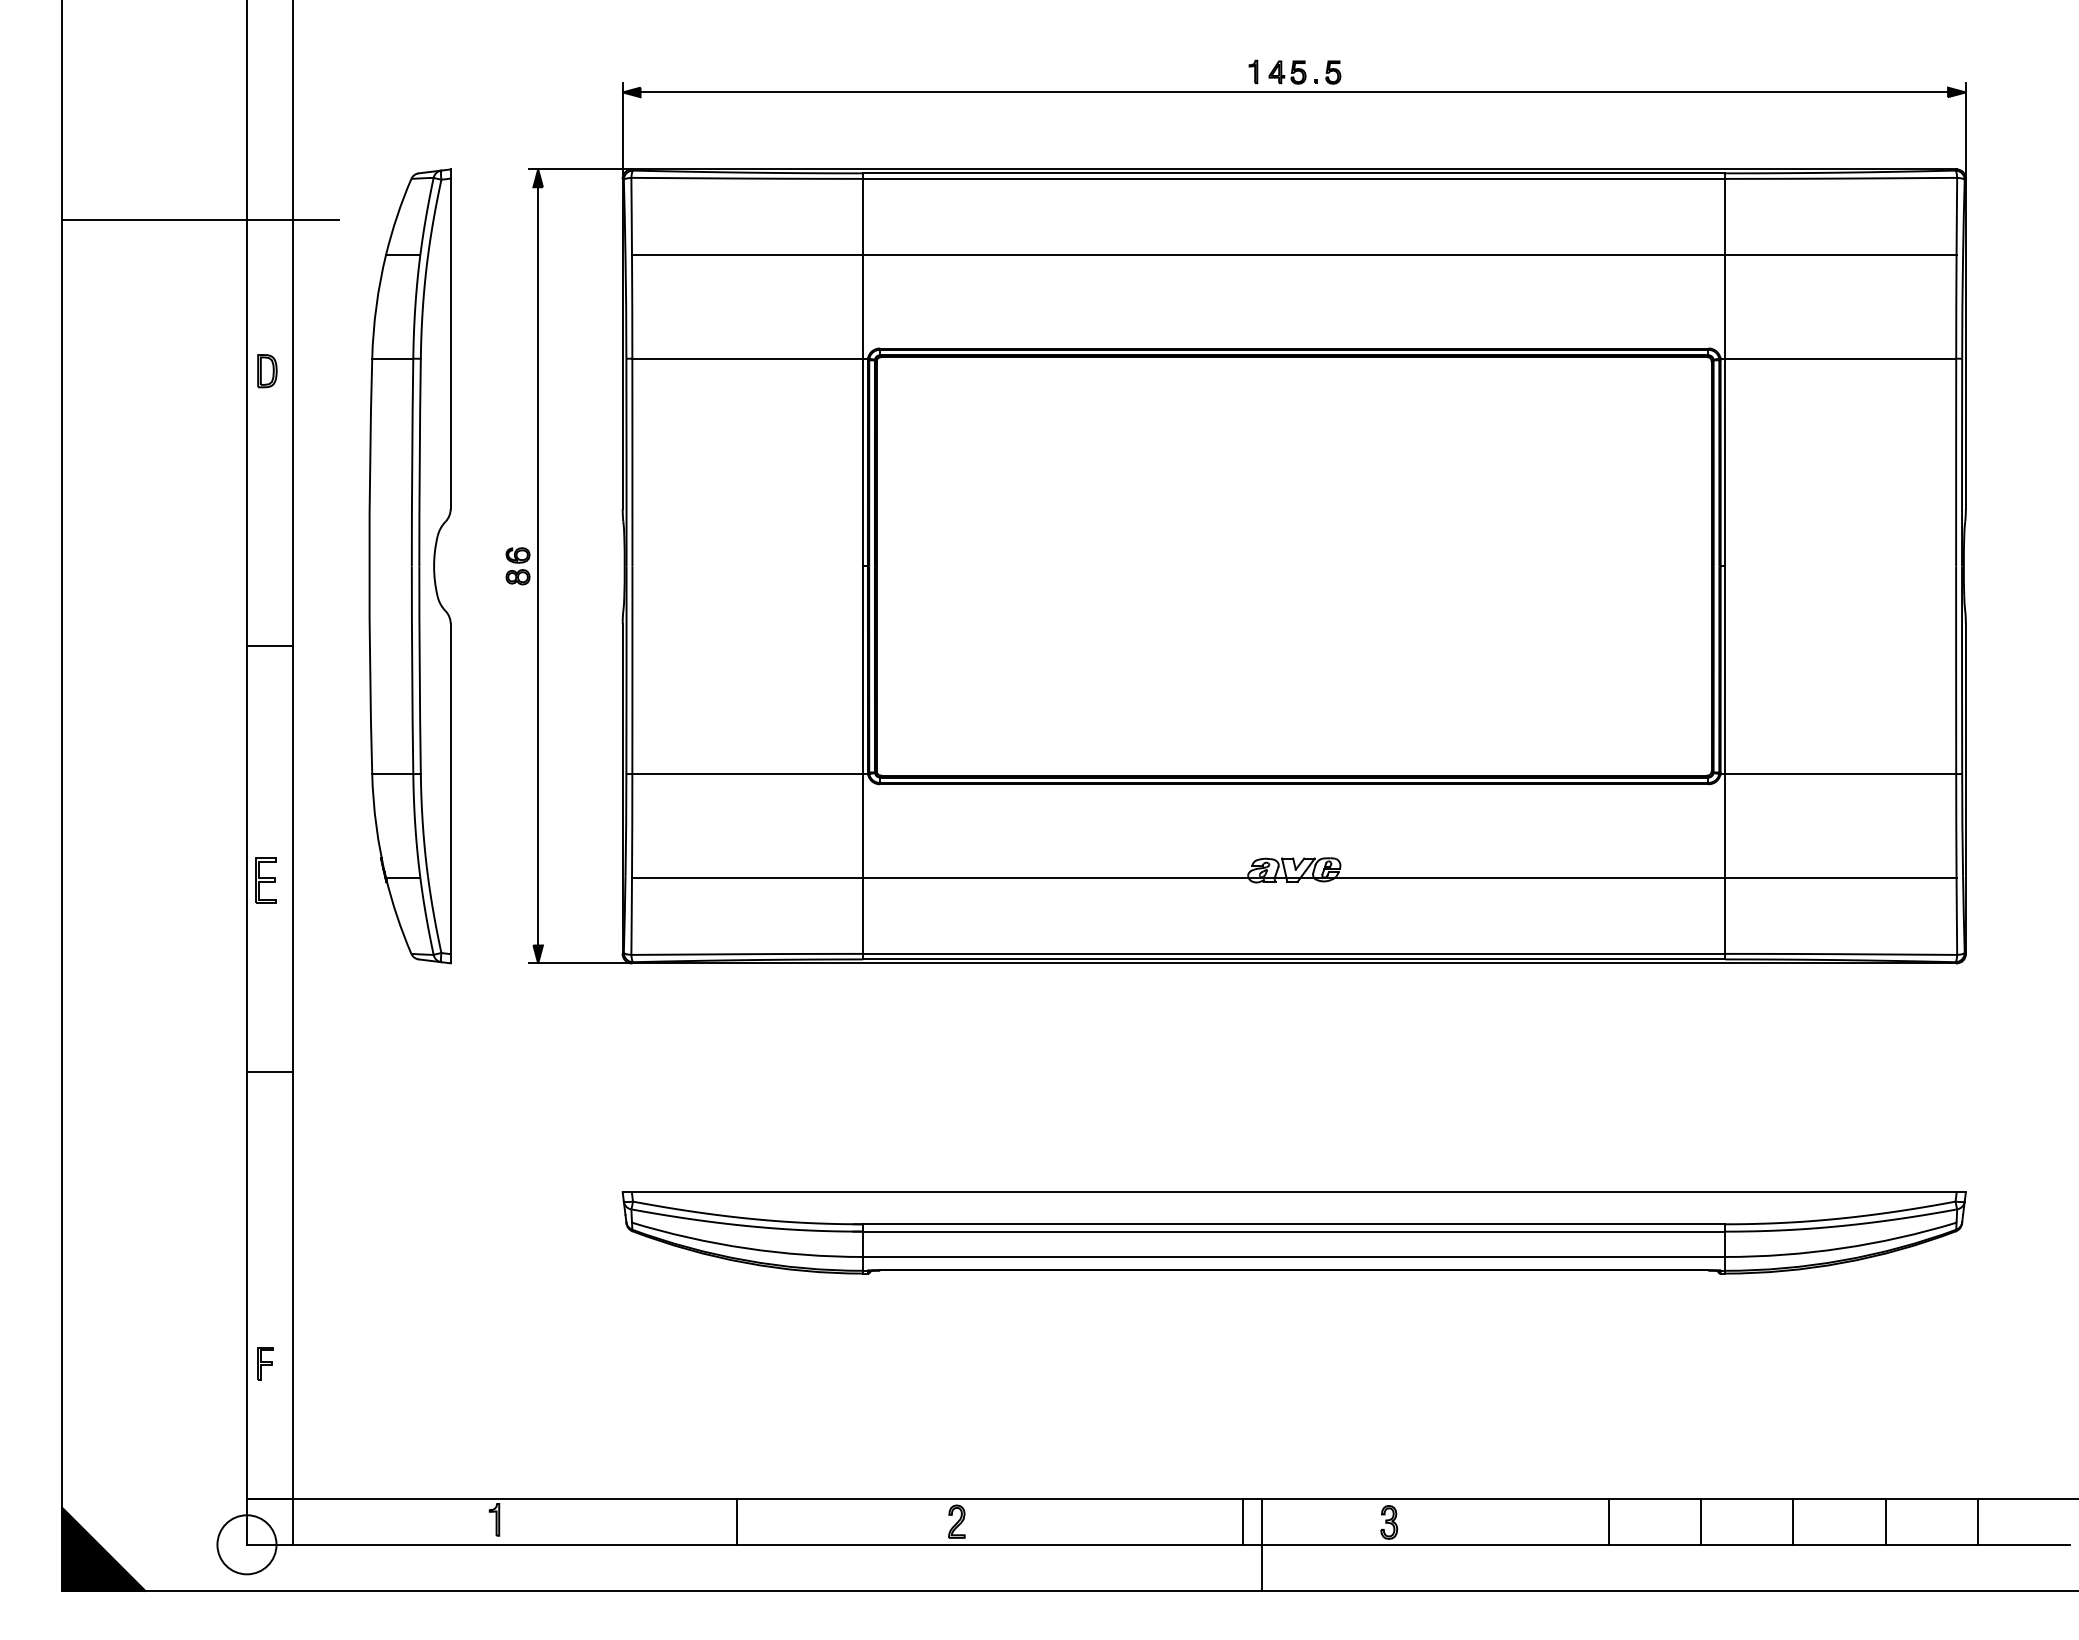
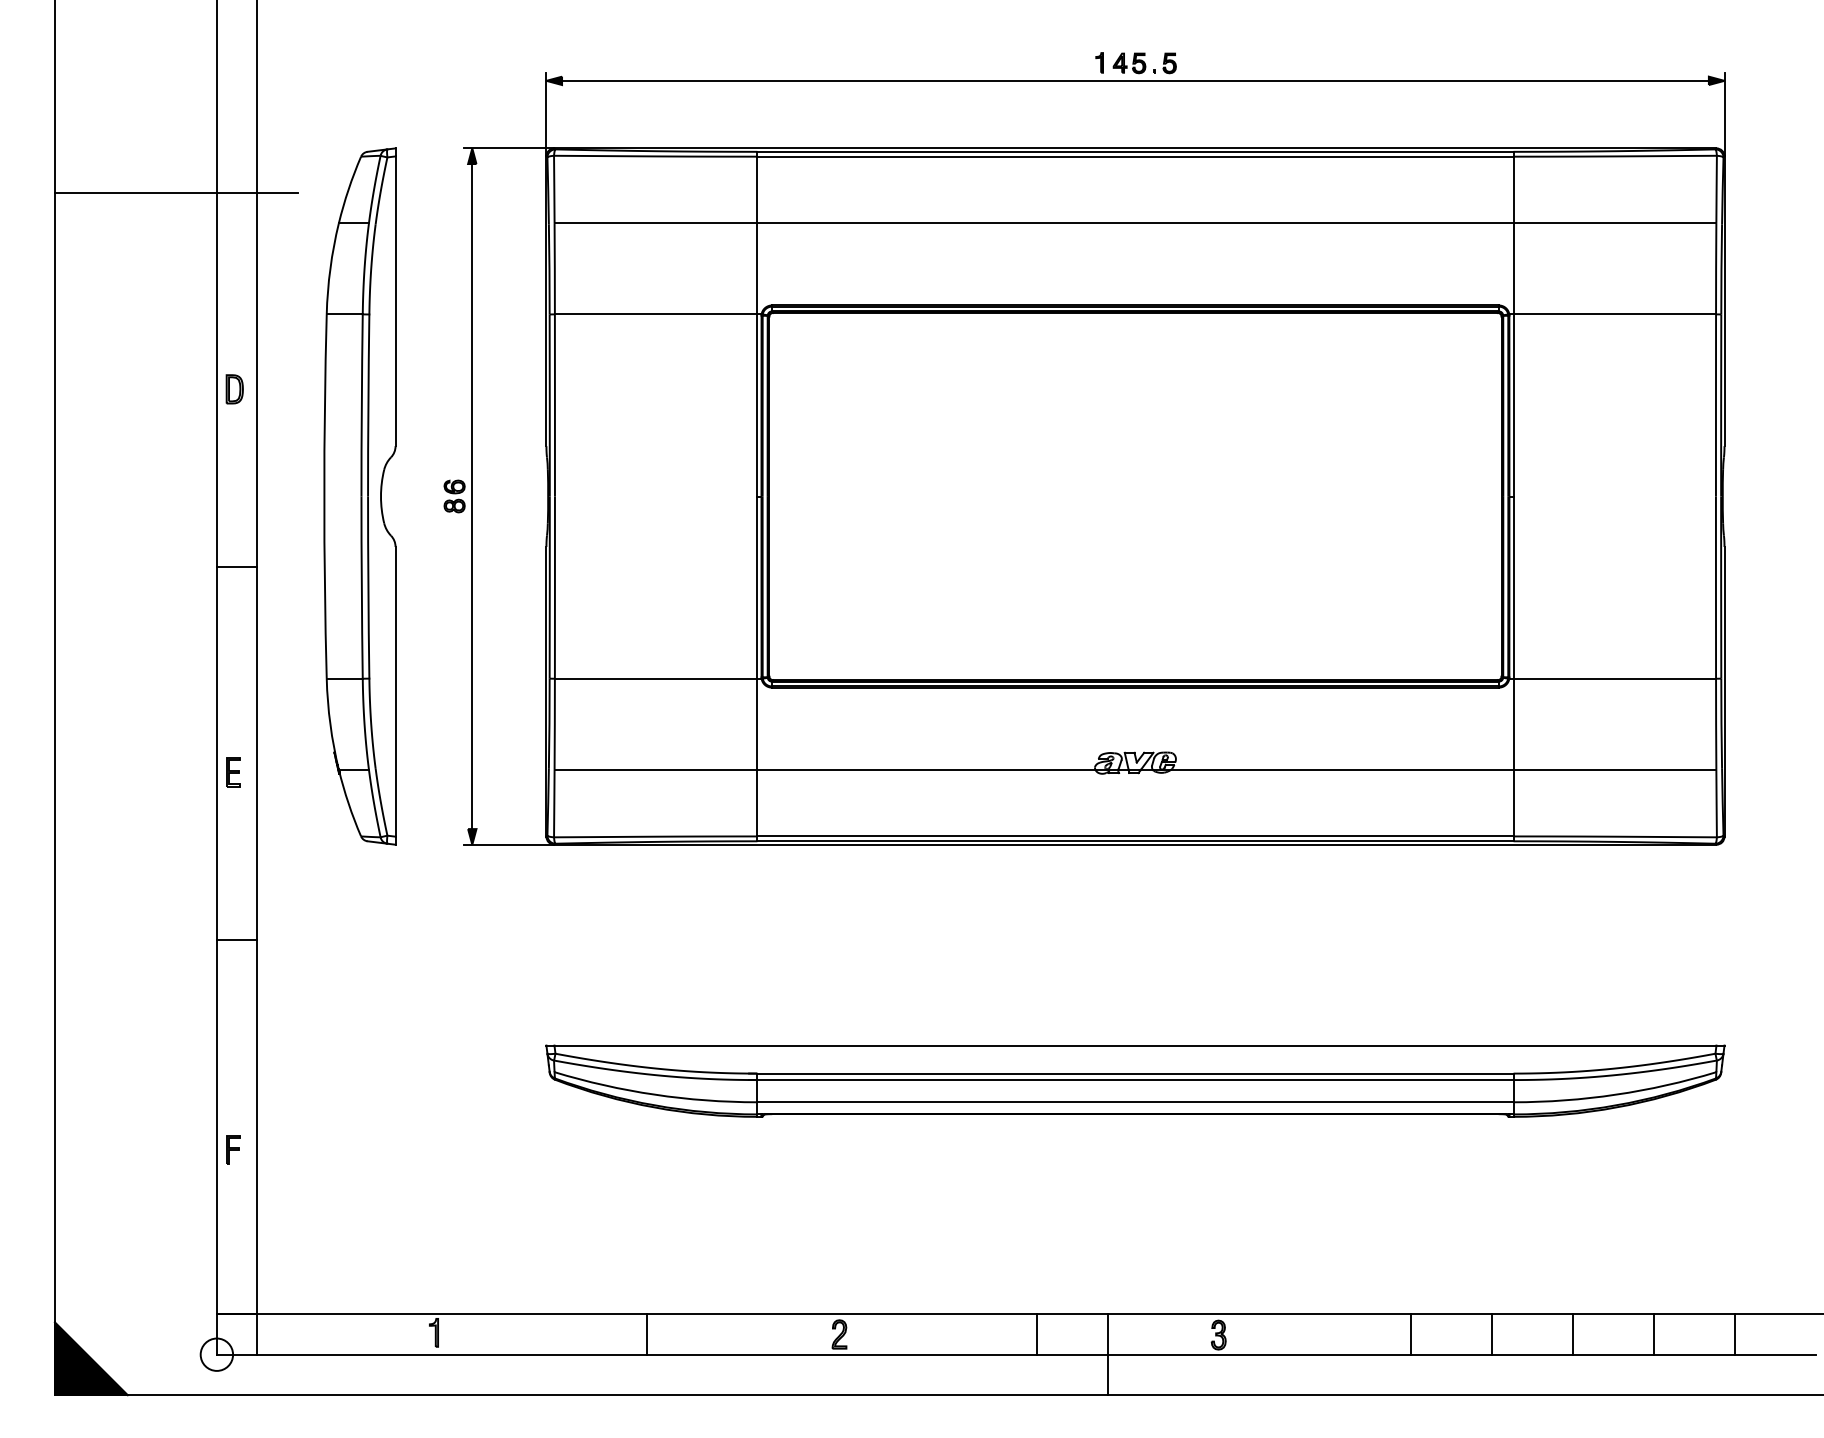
part: (267, 371) -> (234, 389), moved
part: (265, 880) -> (233, 772), size x0.71
part: (265, 1363) -> (233, 1149), moved
line: (1242, 1521) -> (1036, 1334), moved
circle: (246, 1544) -> (216, 1354), size x0.62

